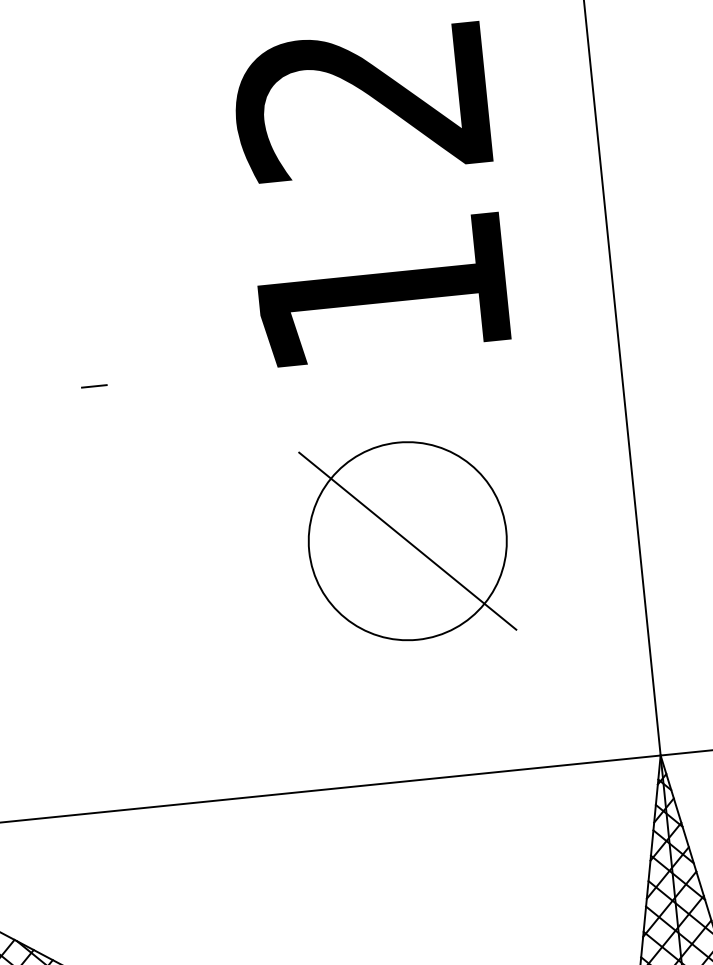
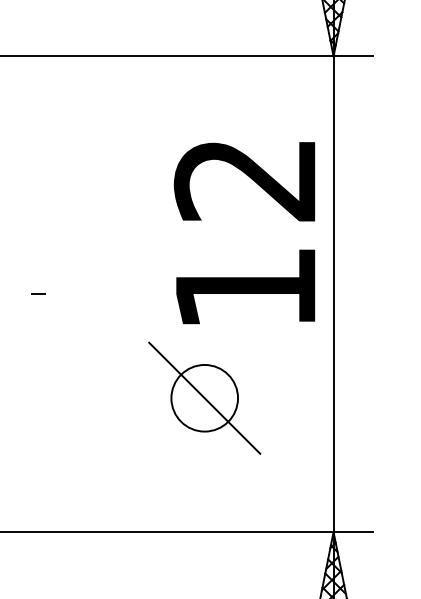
text: (370, 195) -> (244, 233), moved
circle: (407, 539) -> (204, 397), size x0.6

